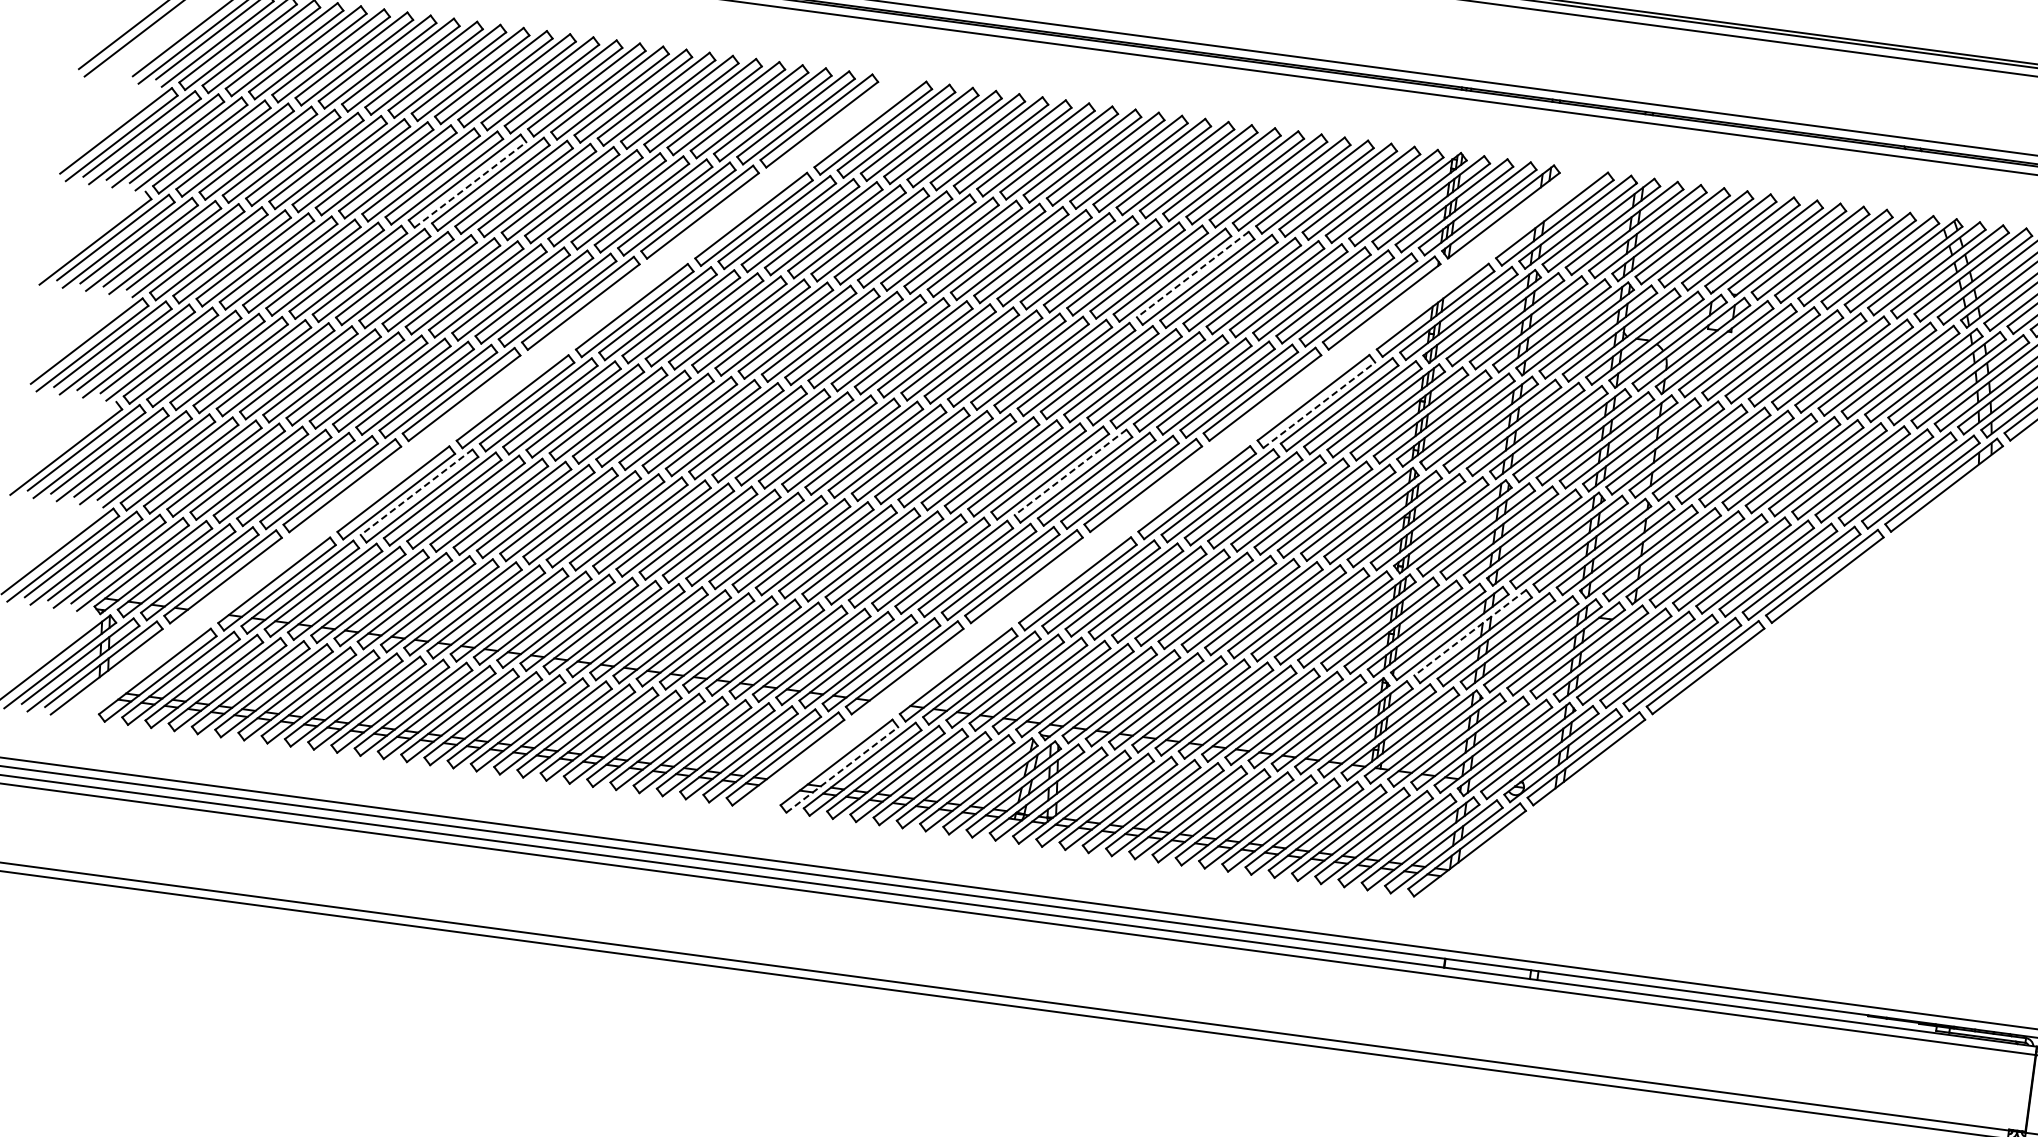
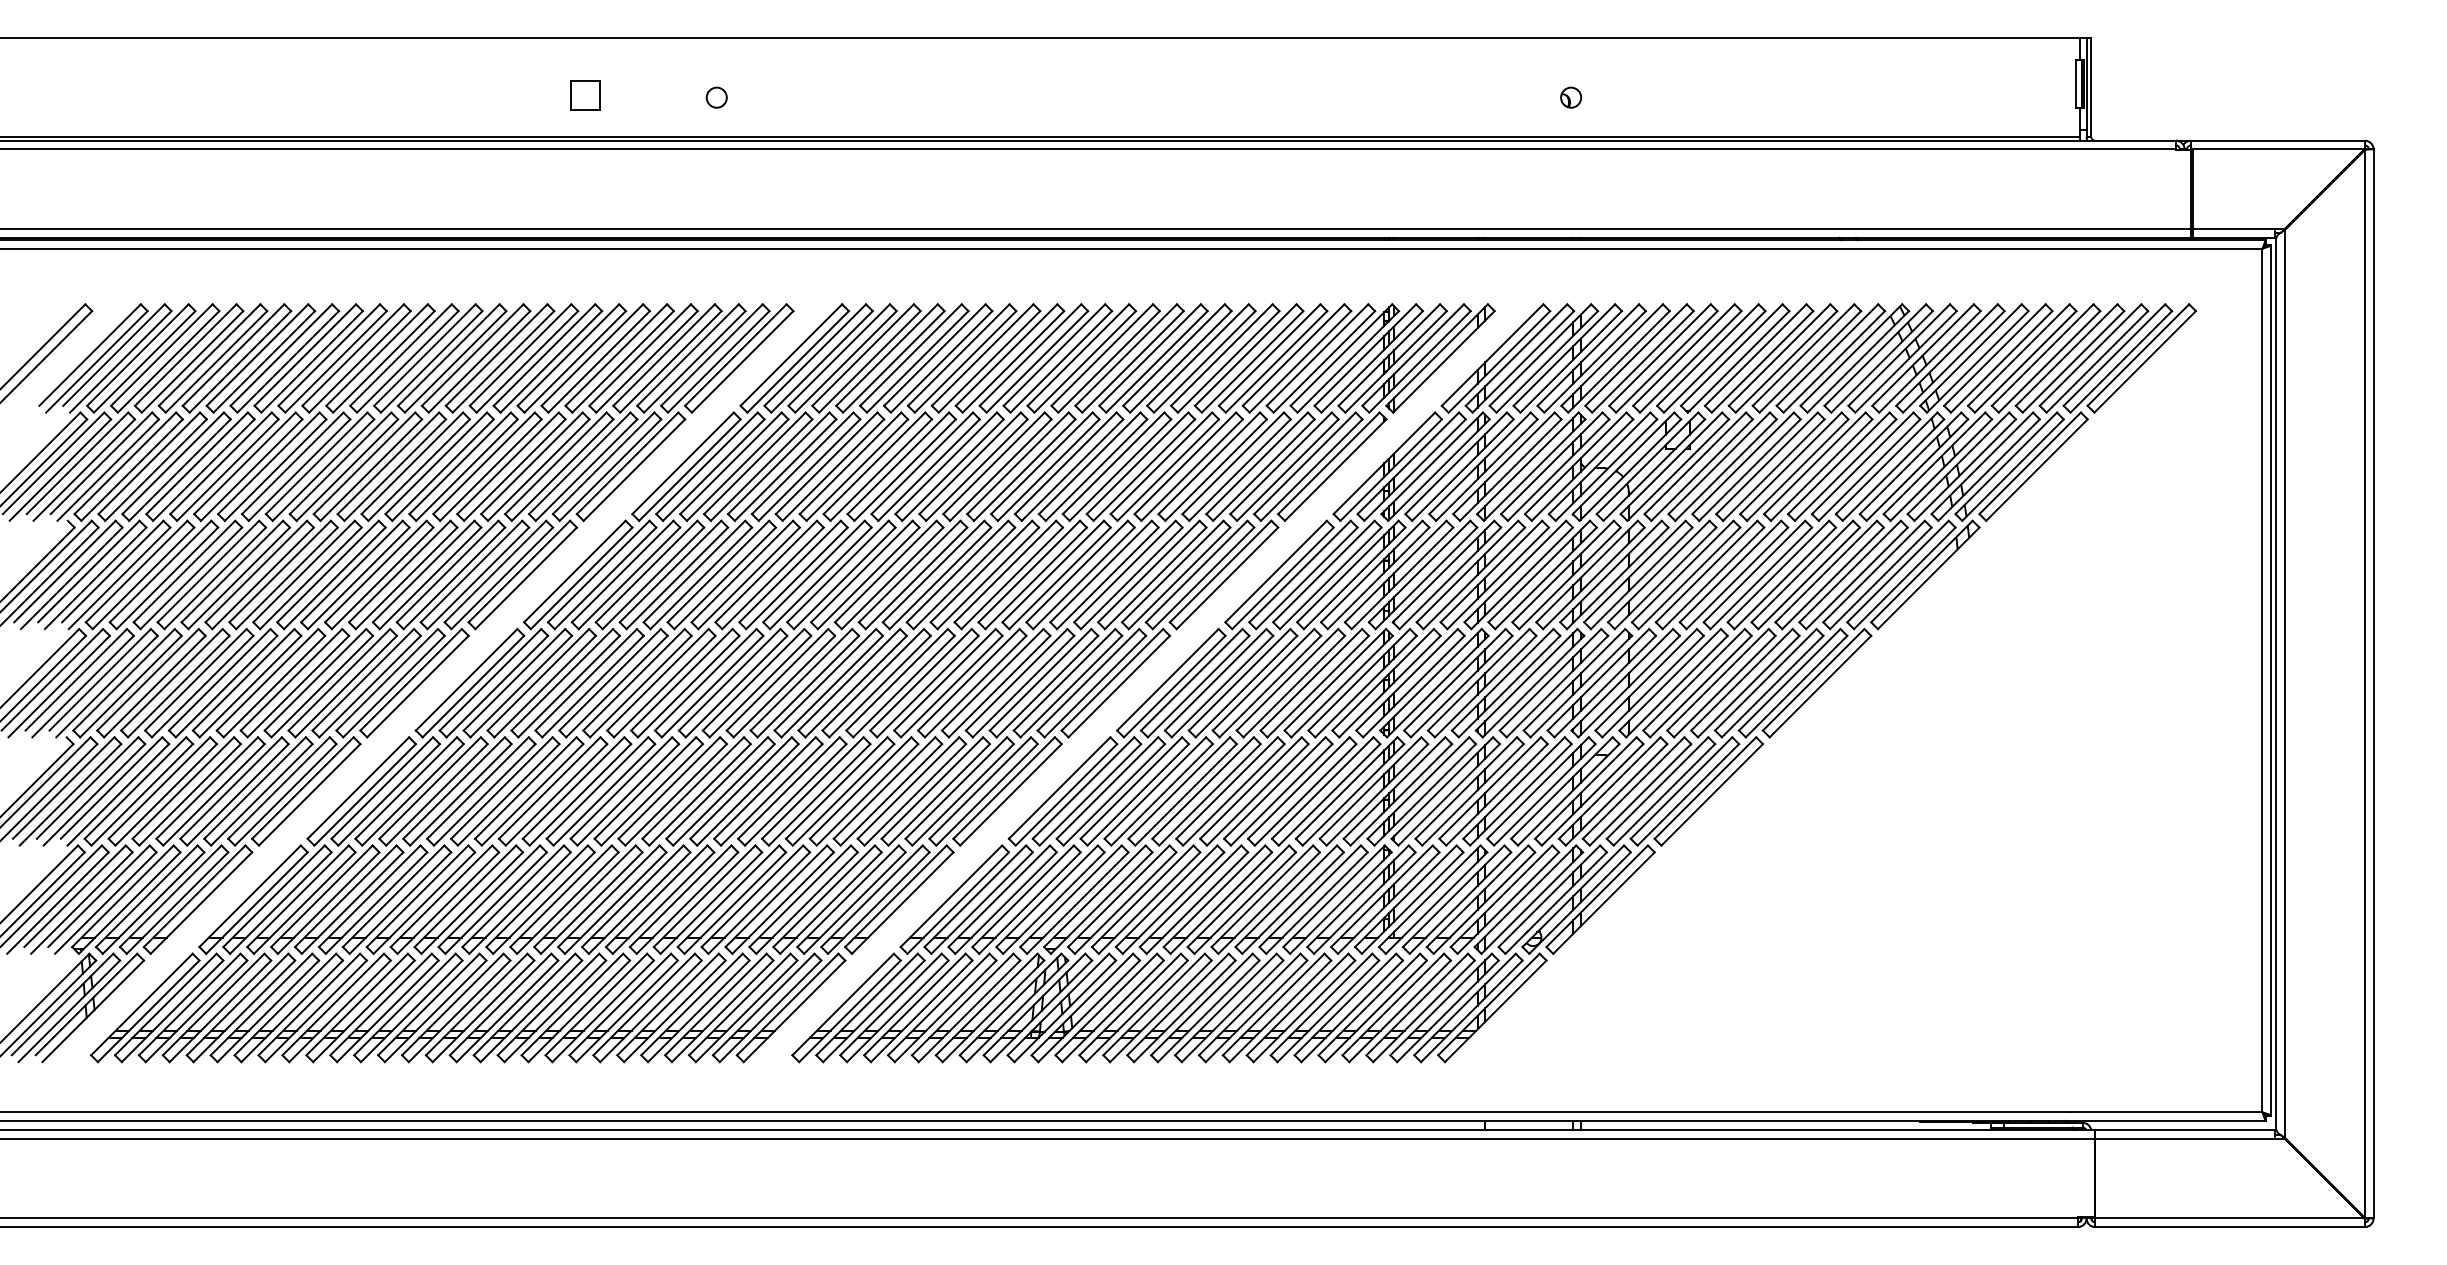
line: (470, 185) -> (395, 470), dashed -> solid
line: (1192, 274) -> (1137, 463), dashed -> solid
line: (1318, 405) -> (1282, 578), dashed -> solid
line: (1070, 472) -> (1040, 679), dashed -> solid
line: (416, 492) -> (382, 788), dashed -> solid
line: (1470, 633) -> (1466, 788), dashed -> solid
line: (841, 770) -> (849, 1011), dashed -> solid

